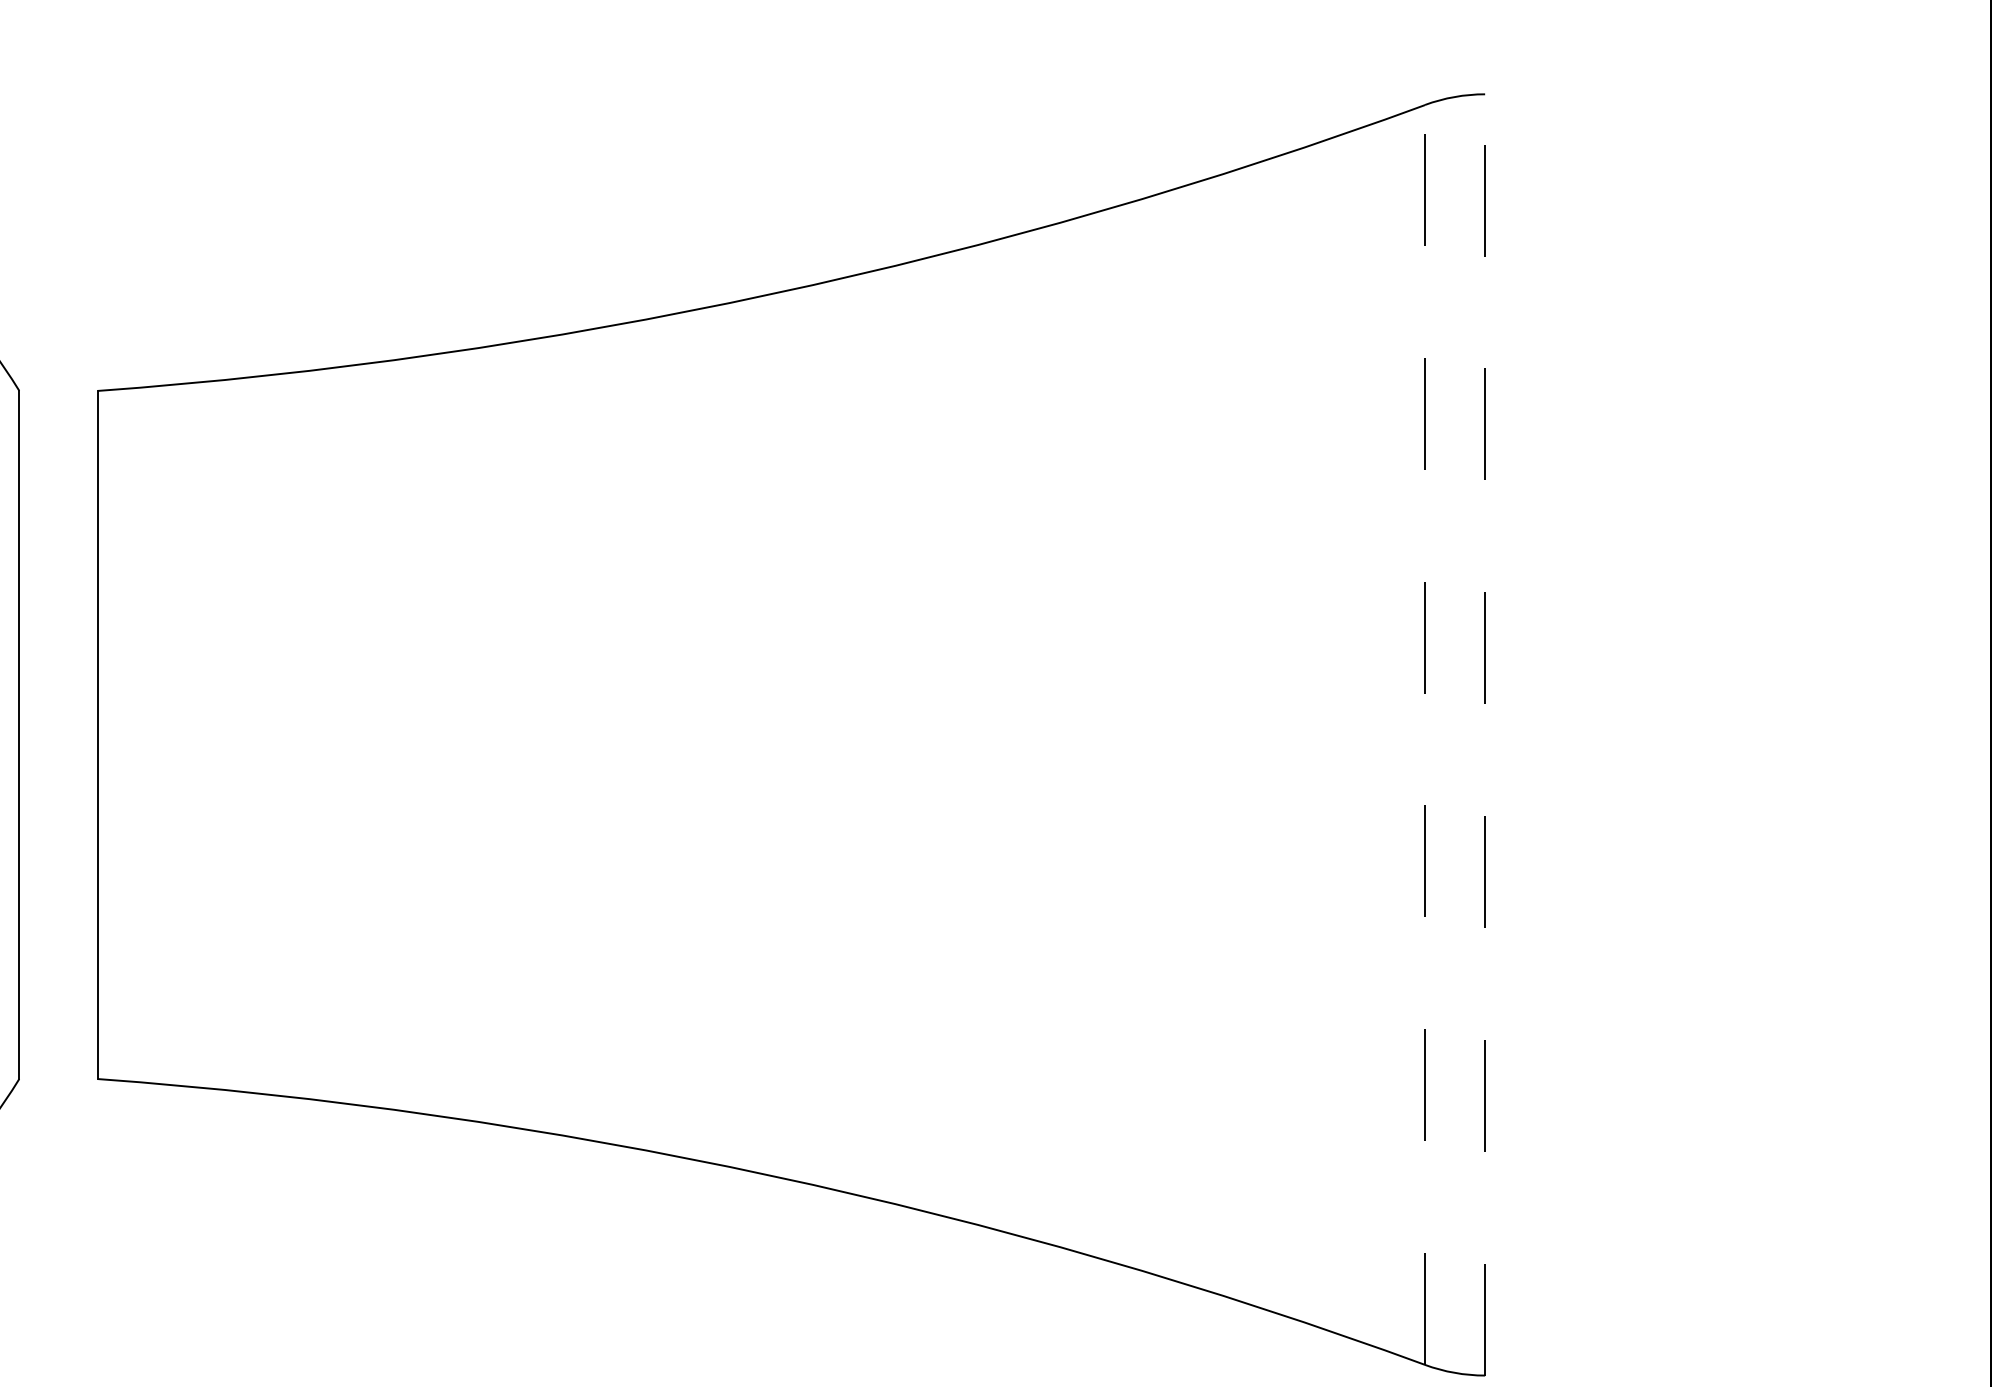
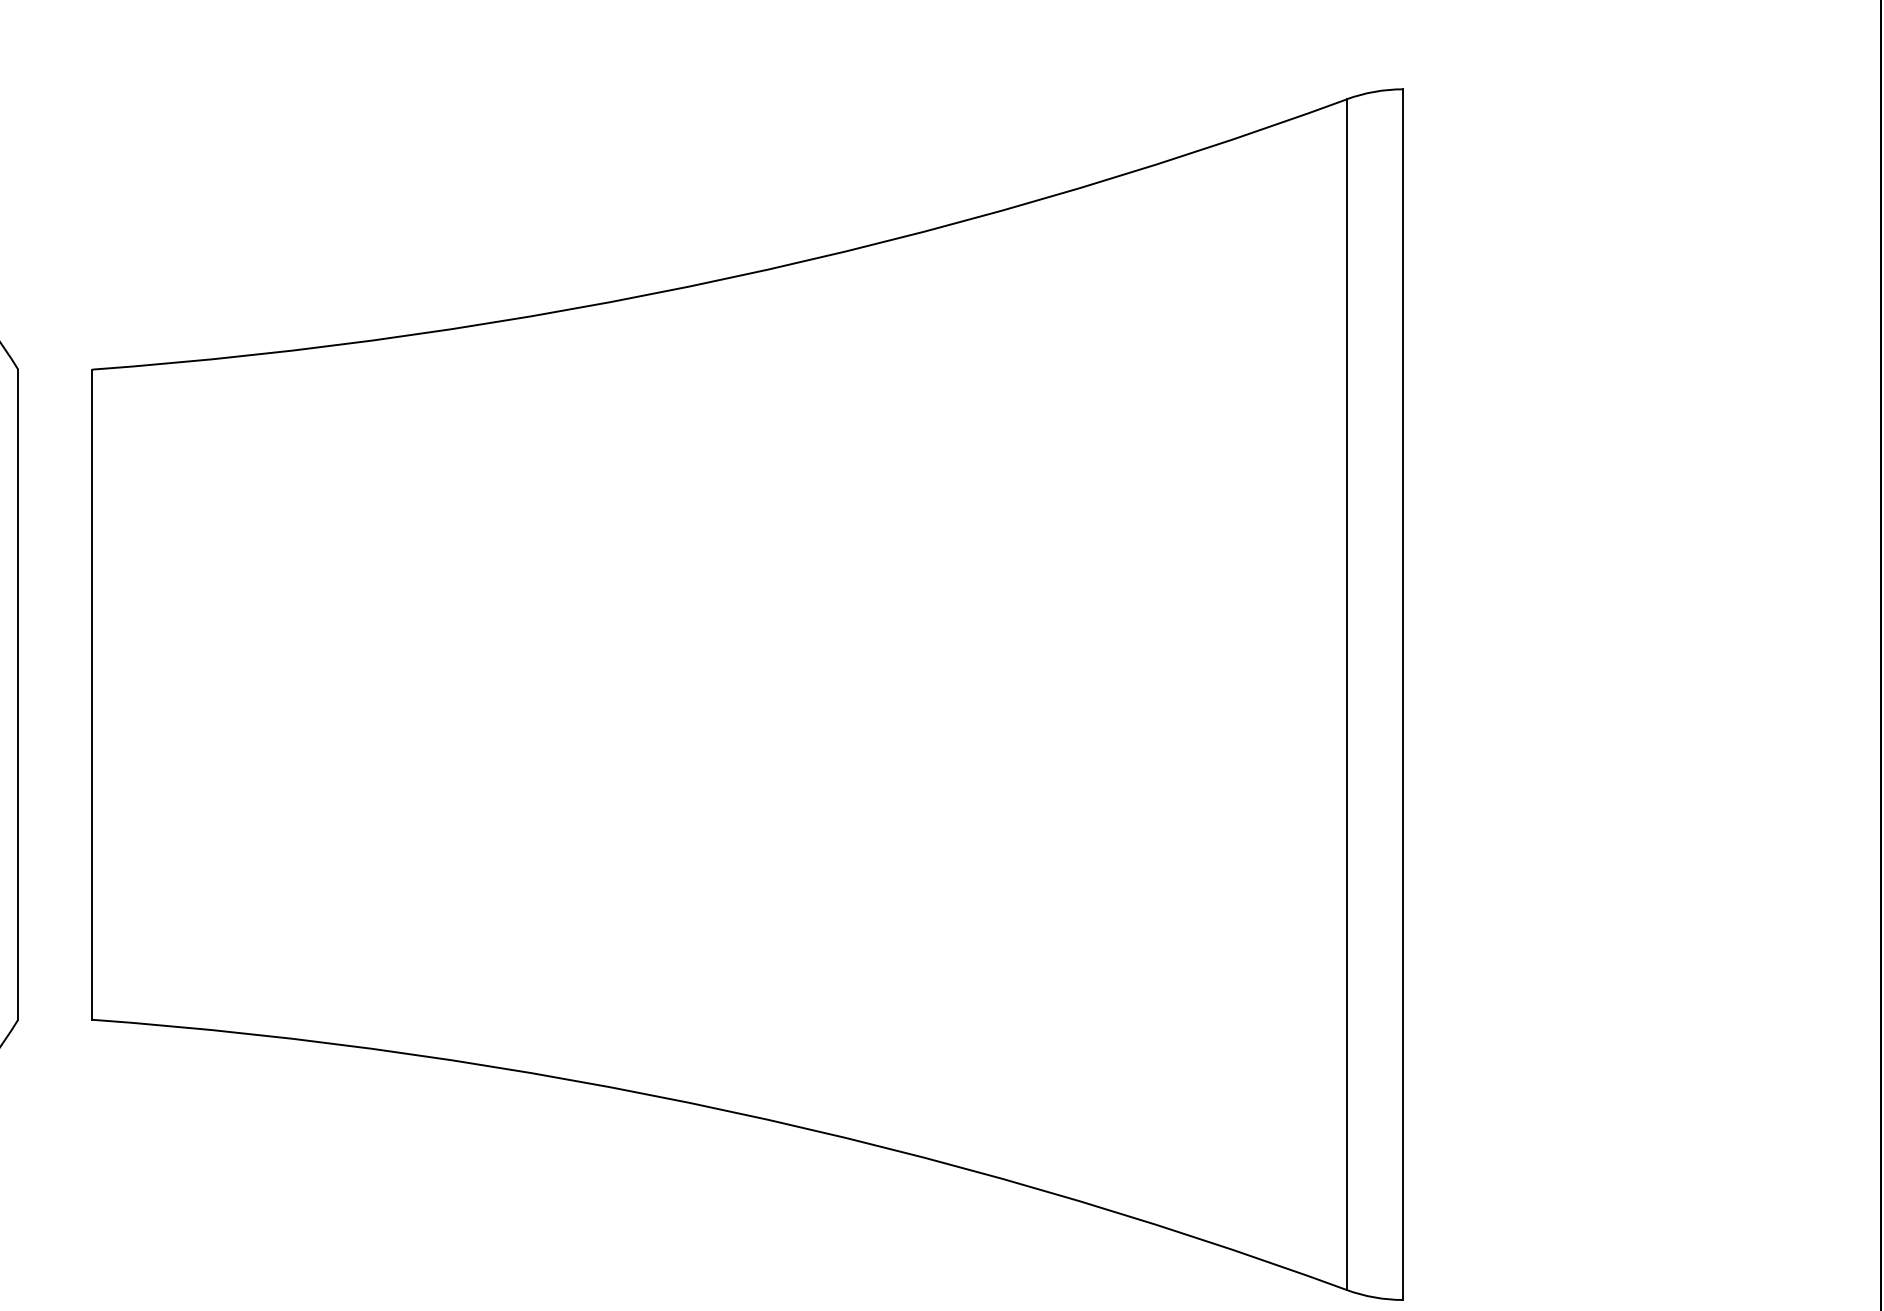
line: (1425, 734) -> (1346, 694), dashed -> solid
line: (1485, 734) -> (1403, 694), dashed -> solid

